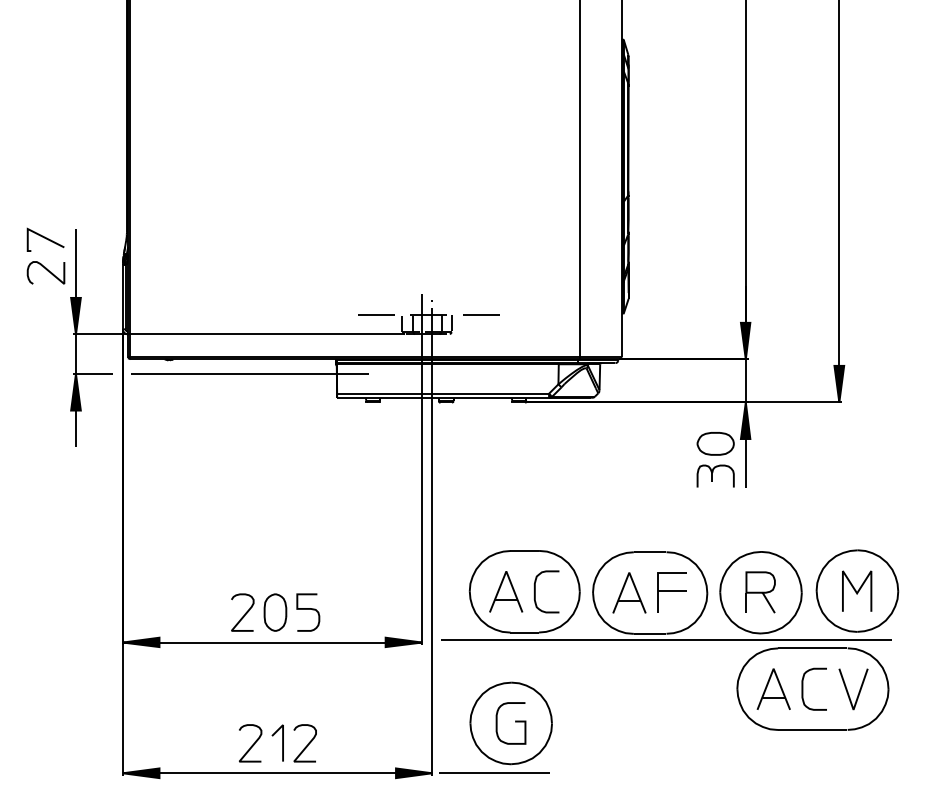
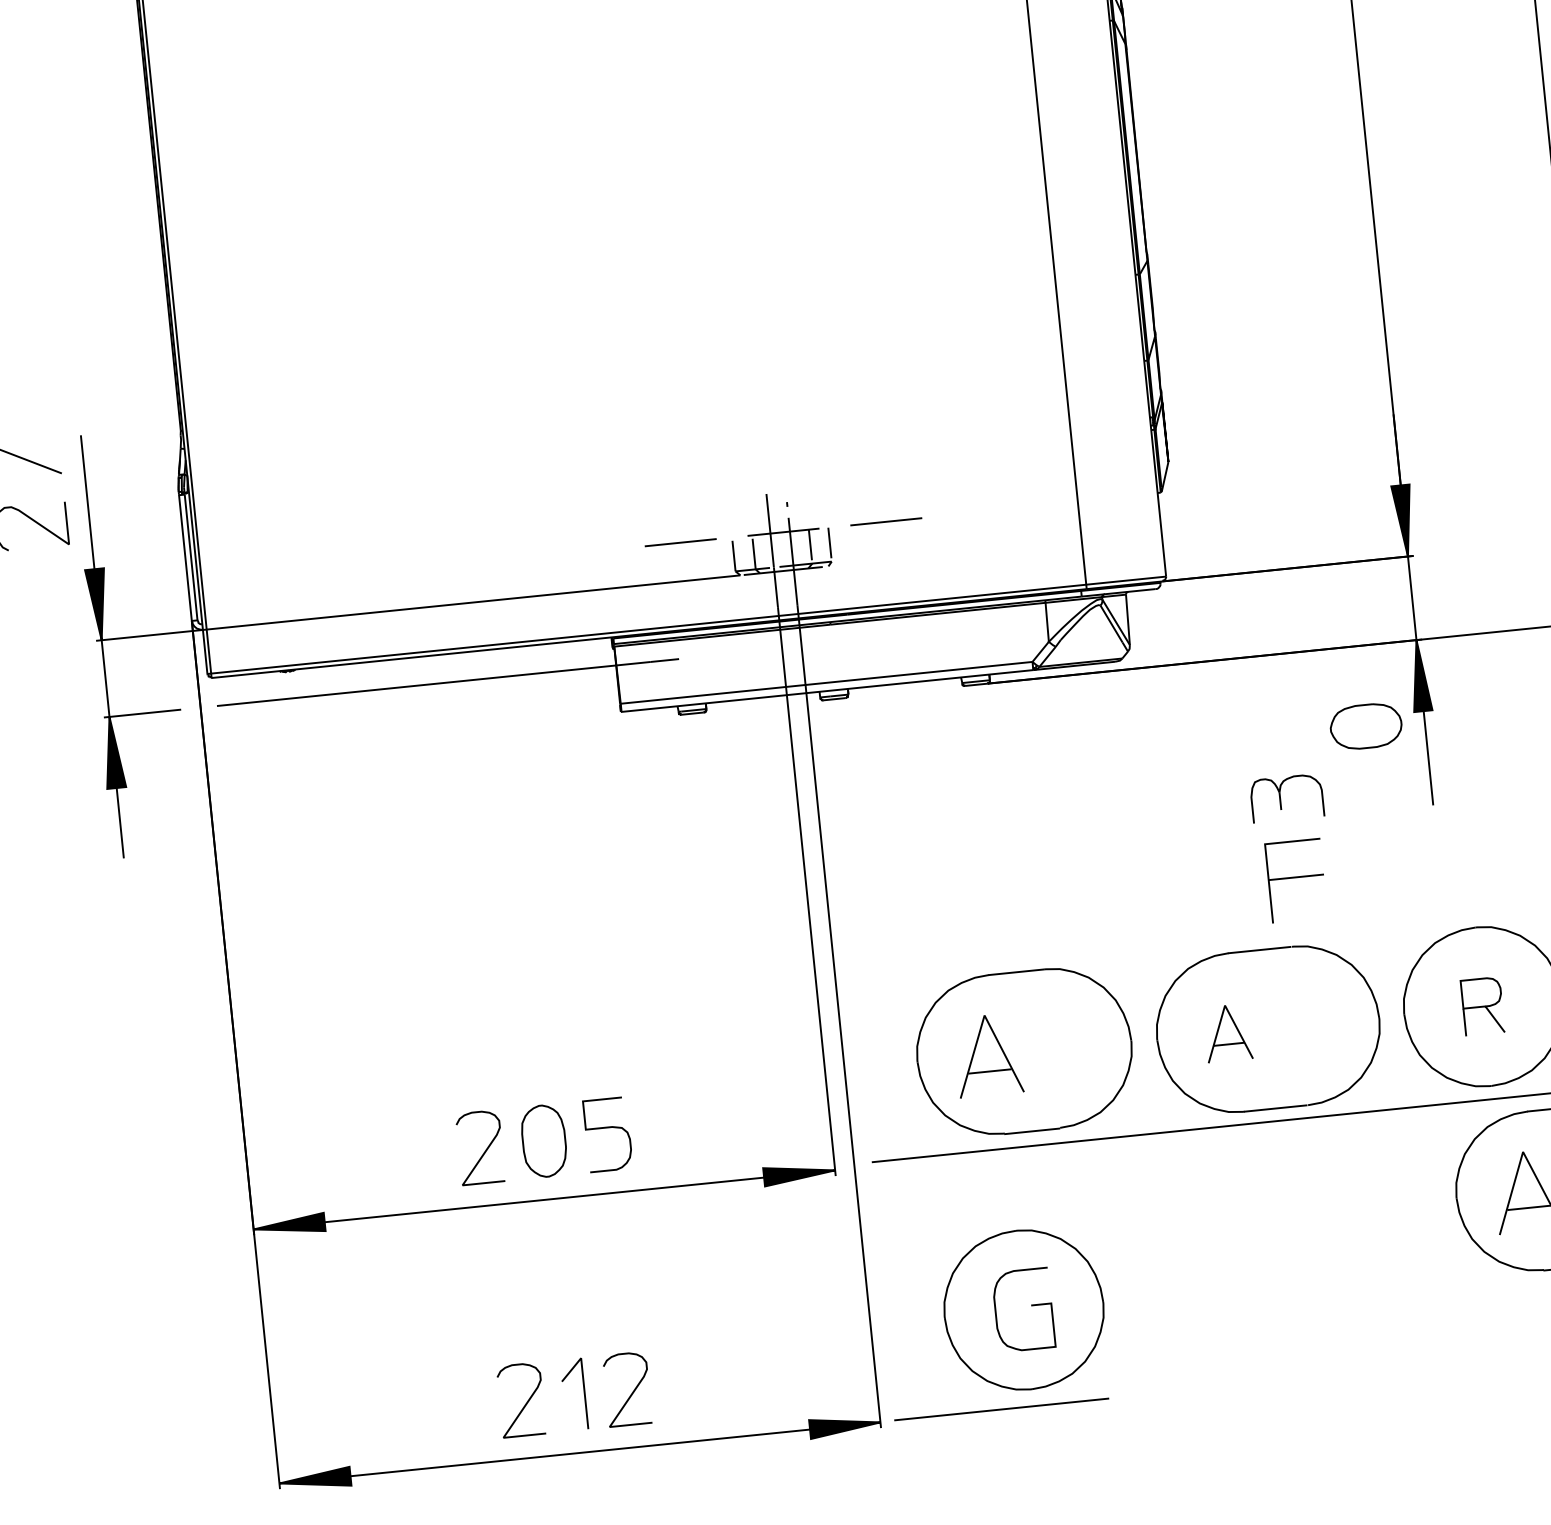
part: (715, 475) -> (1286, 796), moved
curve: (535, 591) -> (1045, 1048), removed
part: (629, 592) -> (1227, 1032), size x0.7
part: (671, 592) -> (1294, 880), moved
part: (760, 592) -> (1482, 1006), size x0.7

